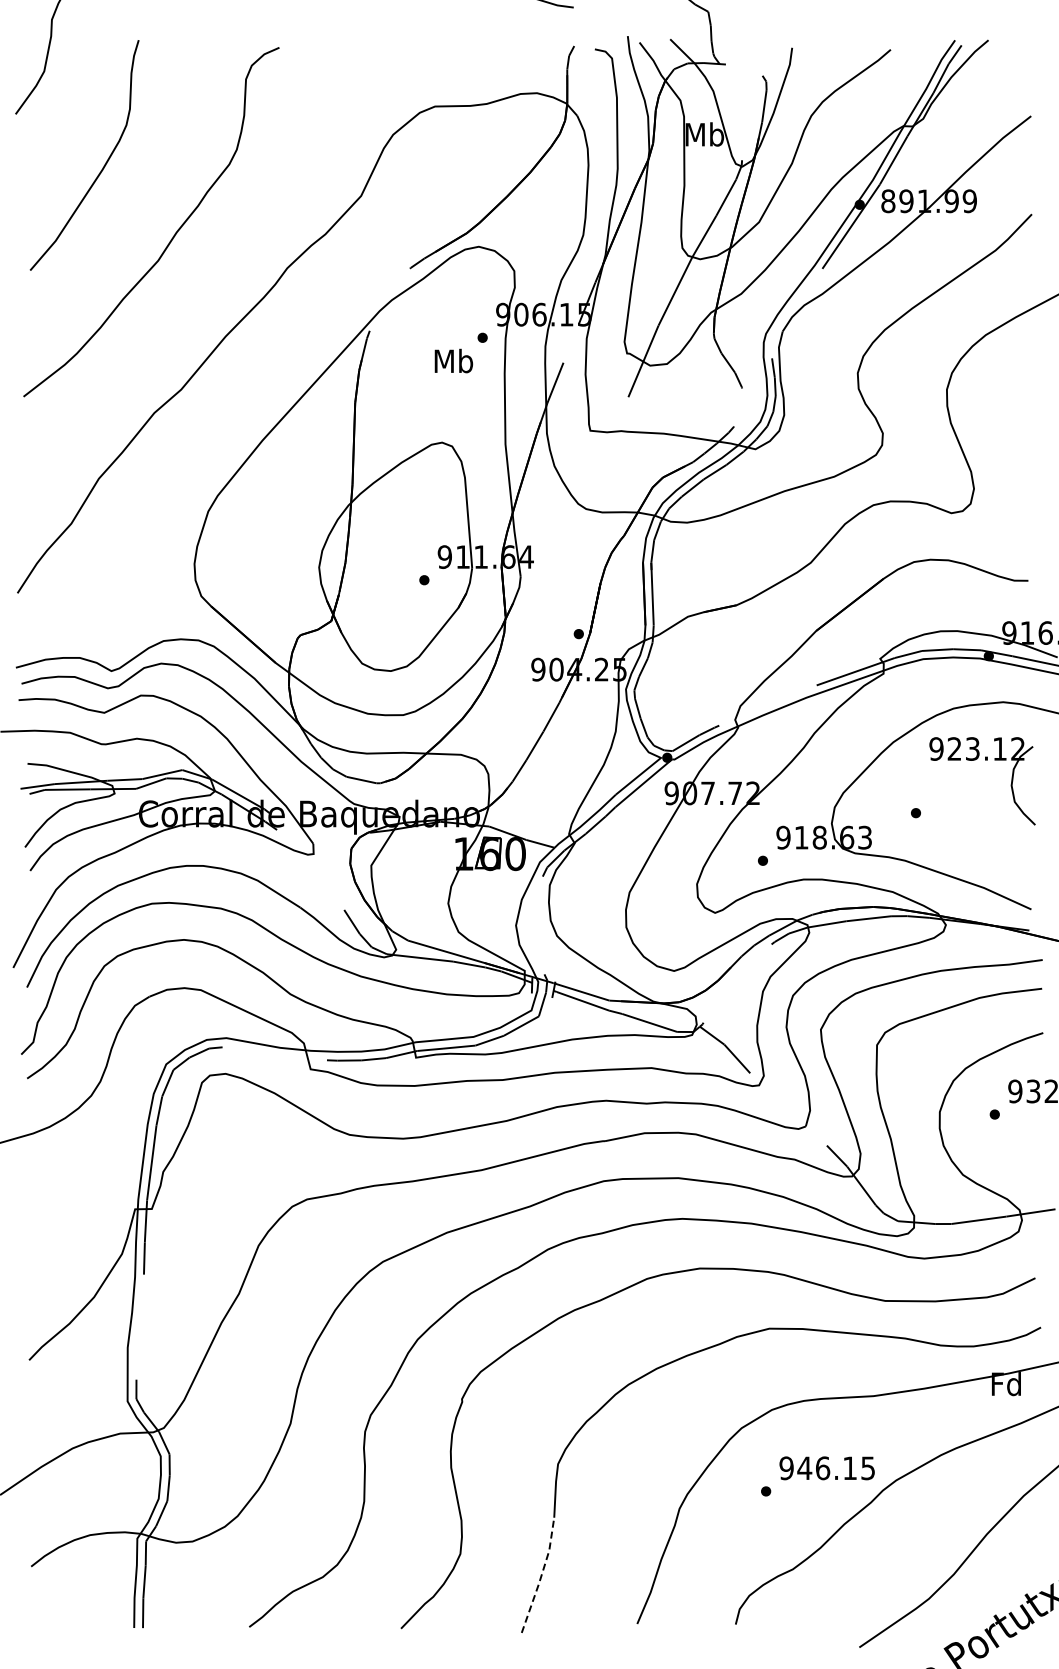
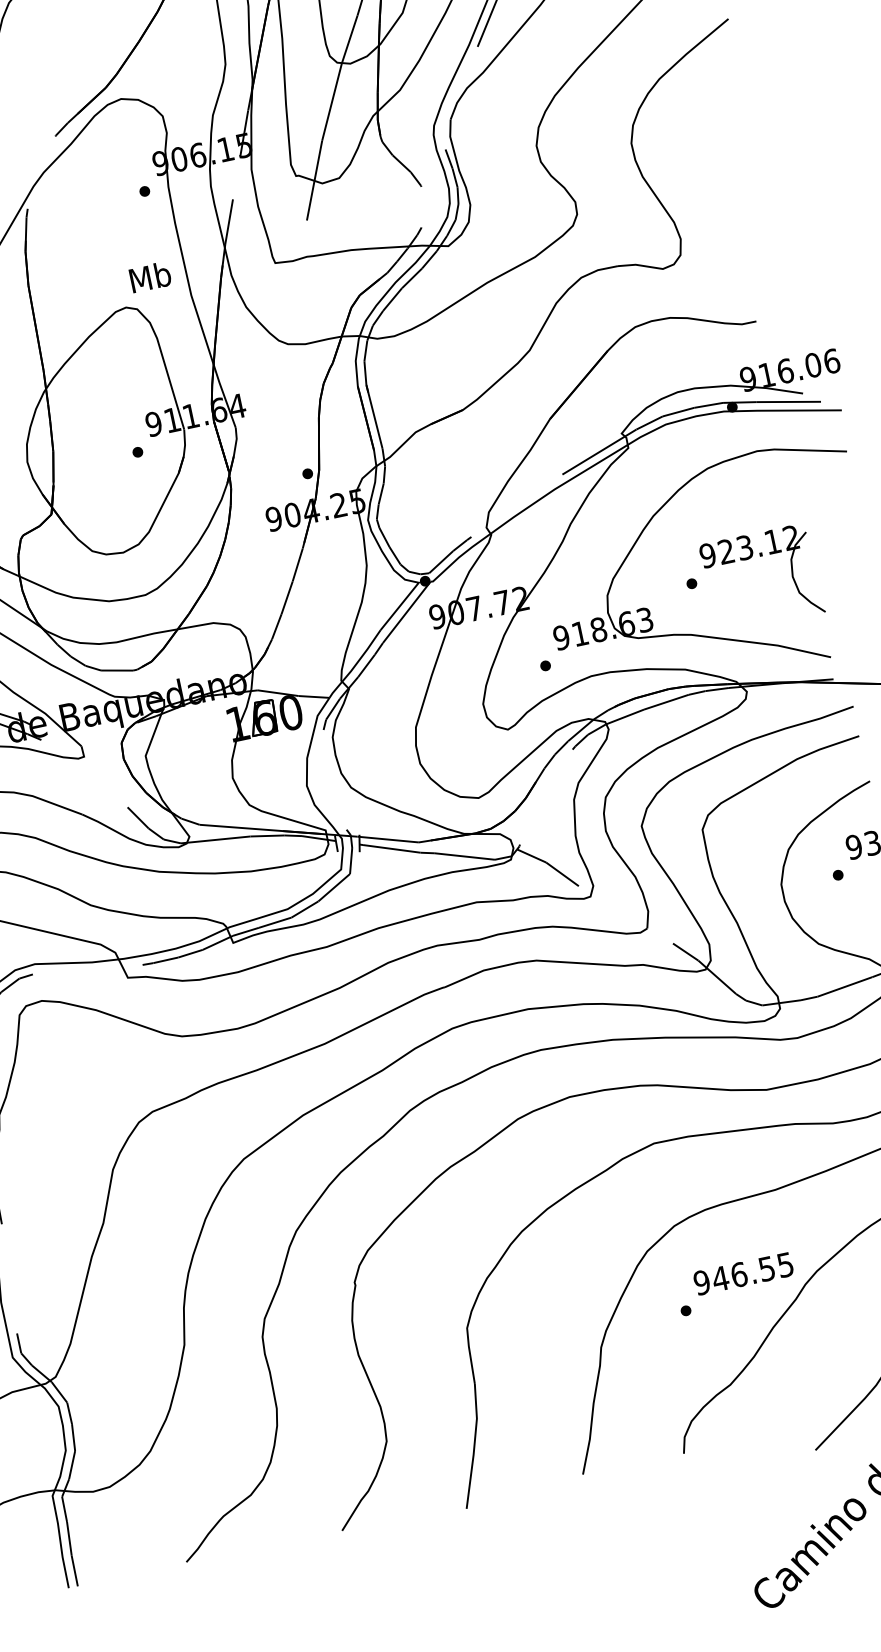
text: (453, 360) -> (149, 276), moved
part: (985, 760) -> (760, 556), moved
text: (849, 1468) -> (766, 1269), 946.15 -> 946.55
line: (541, 1575) -> (474, 1445), dashed -> solid

